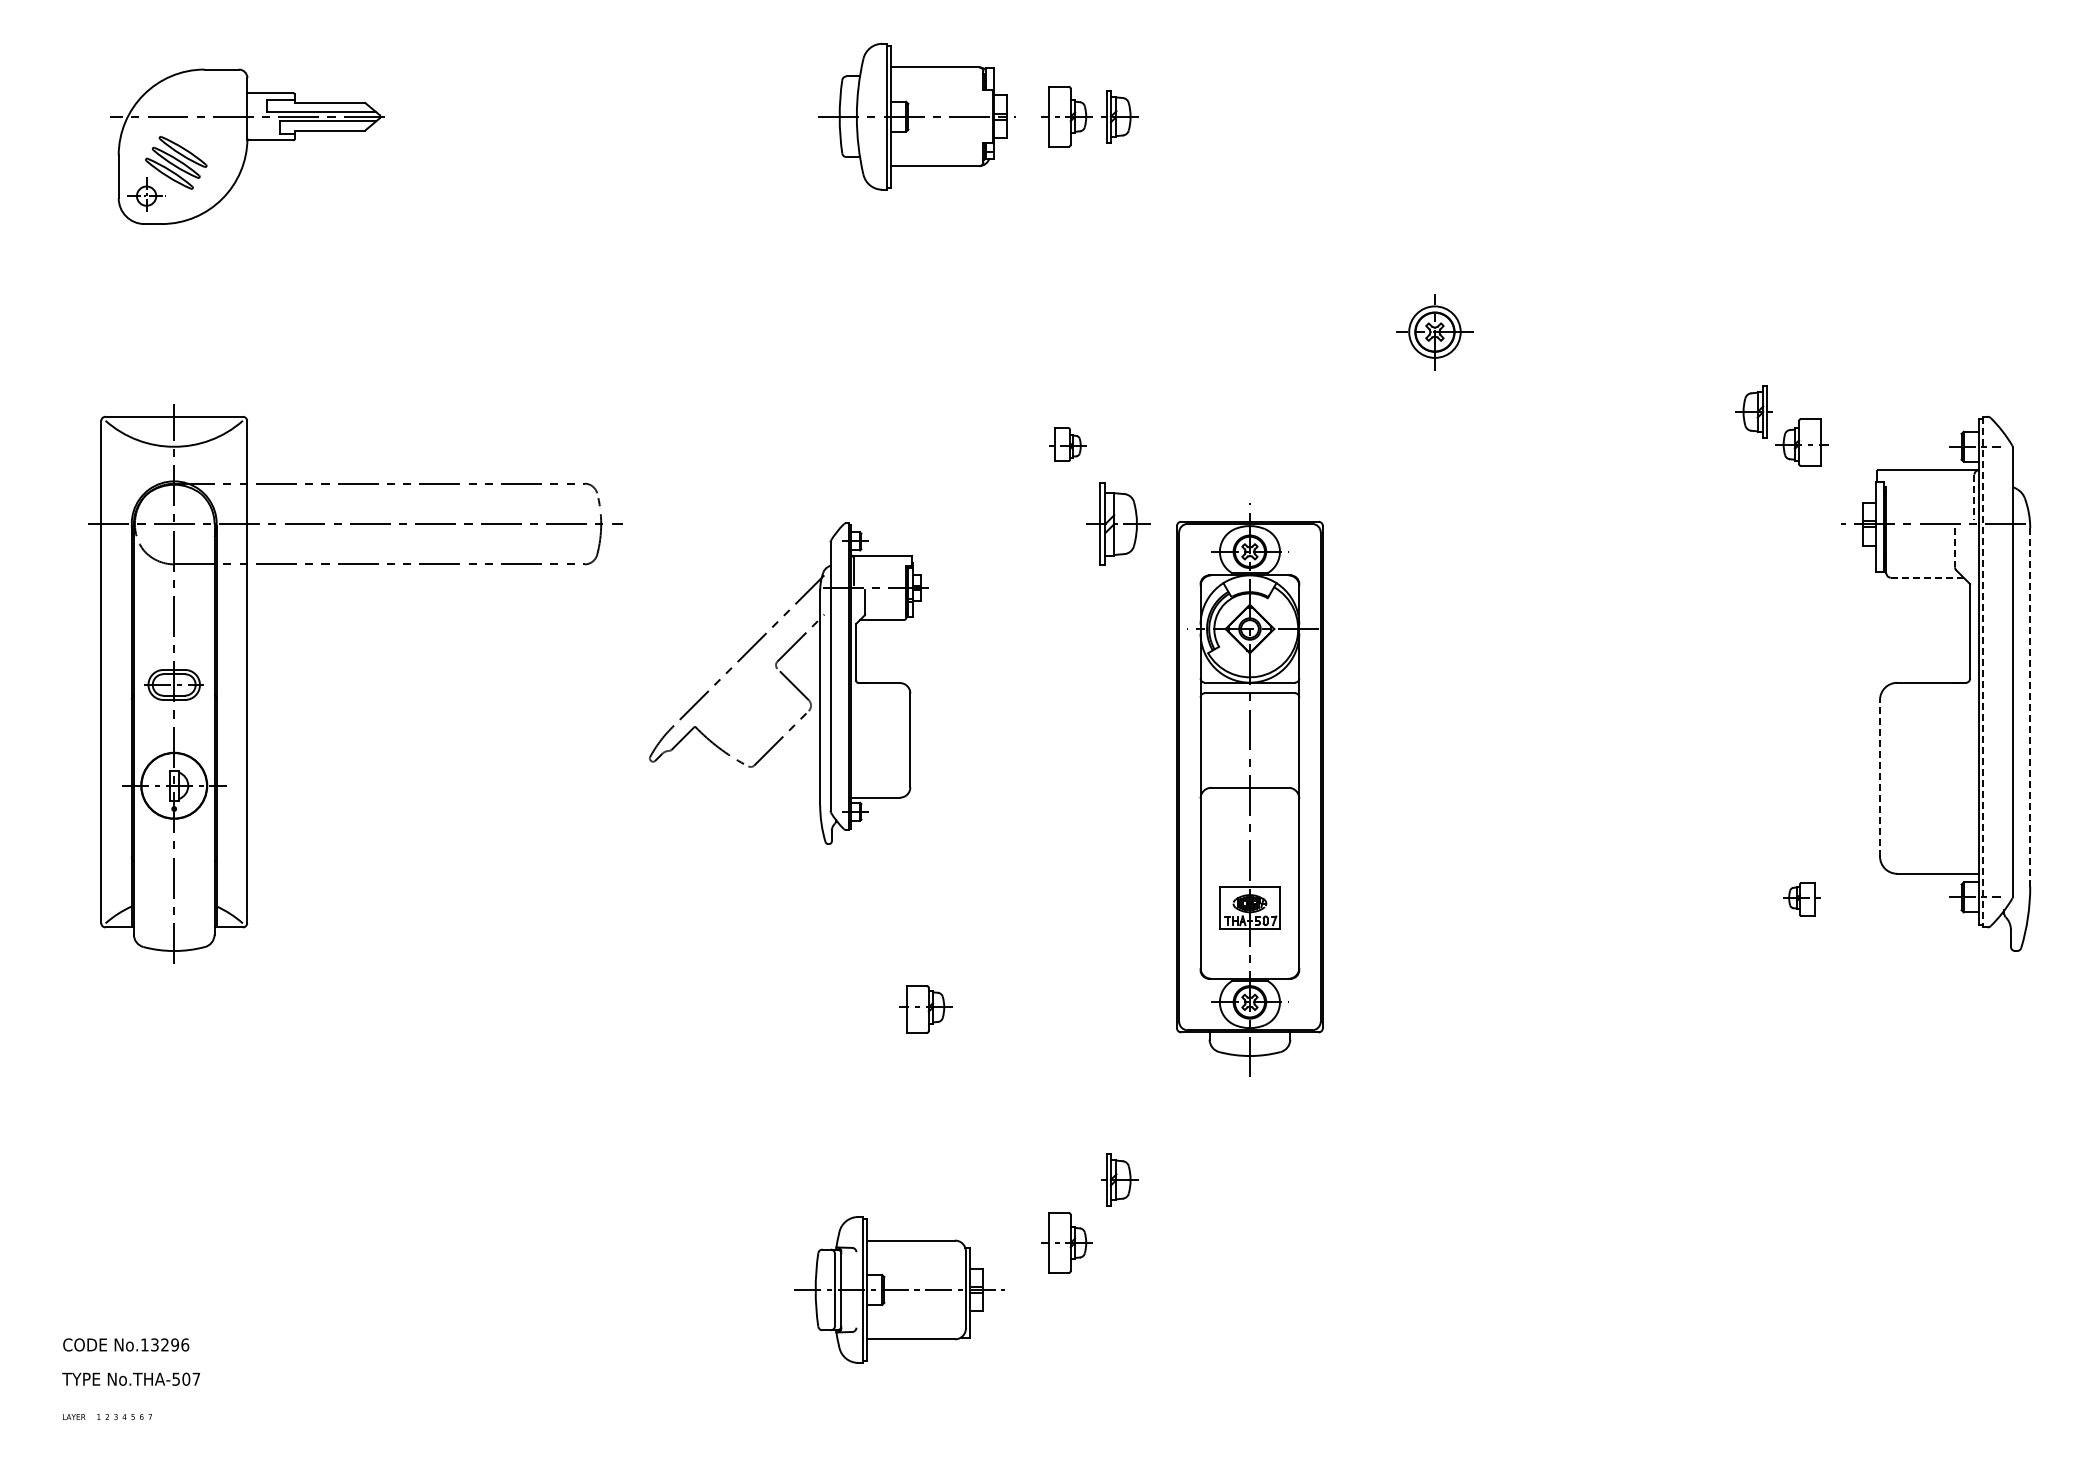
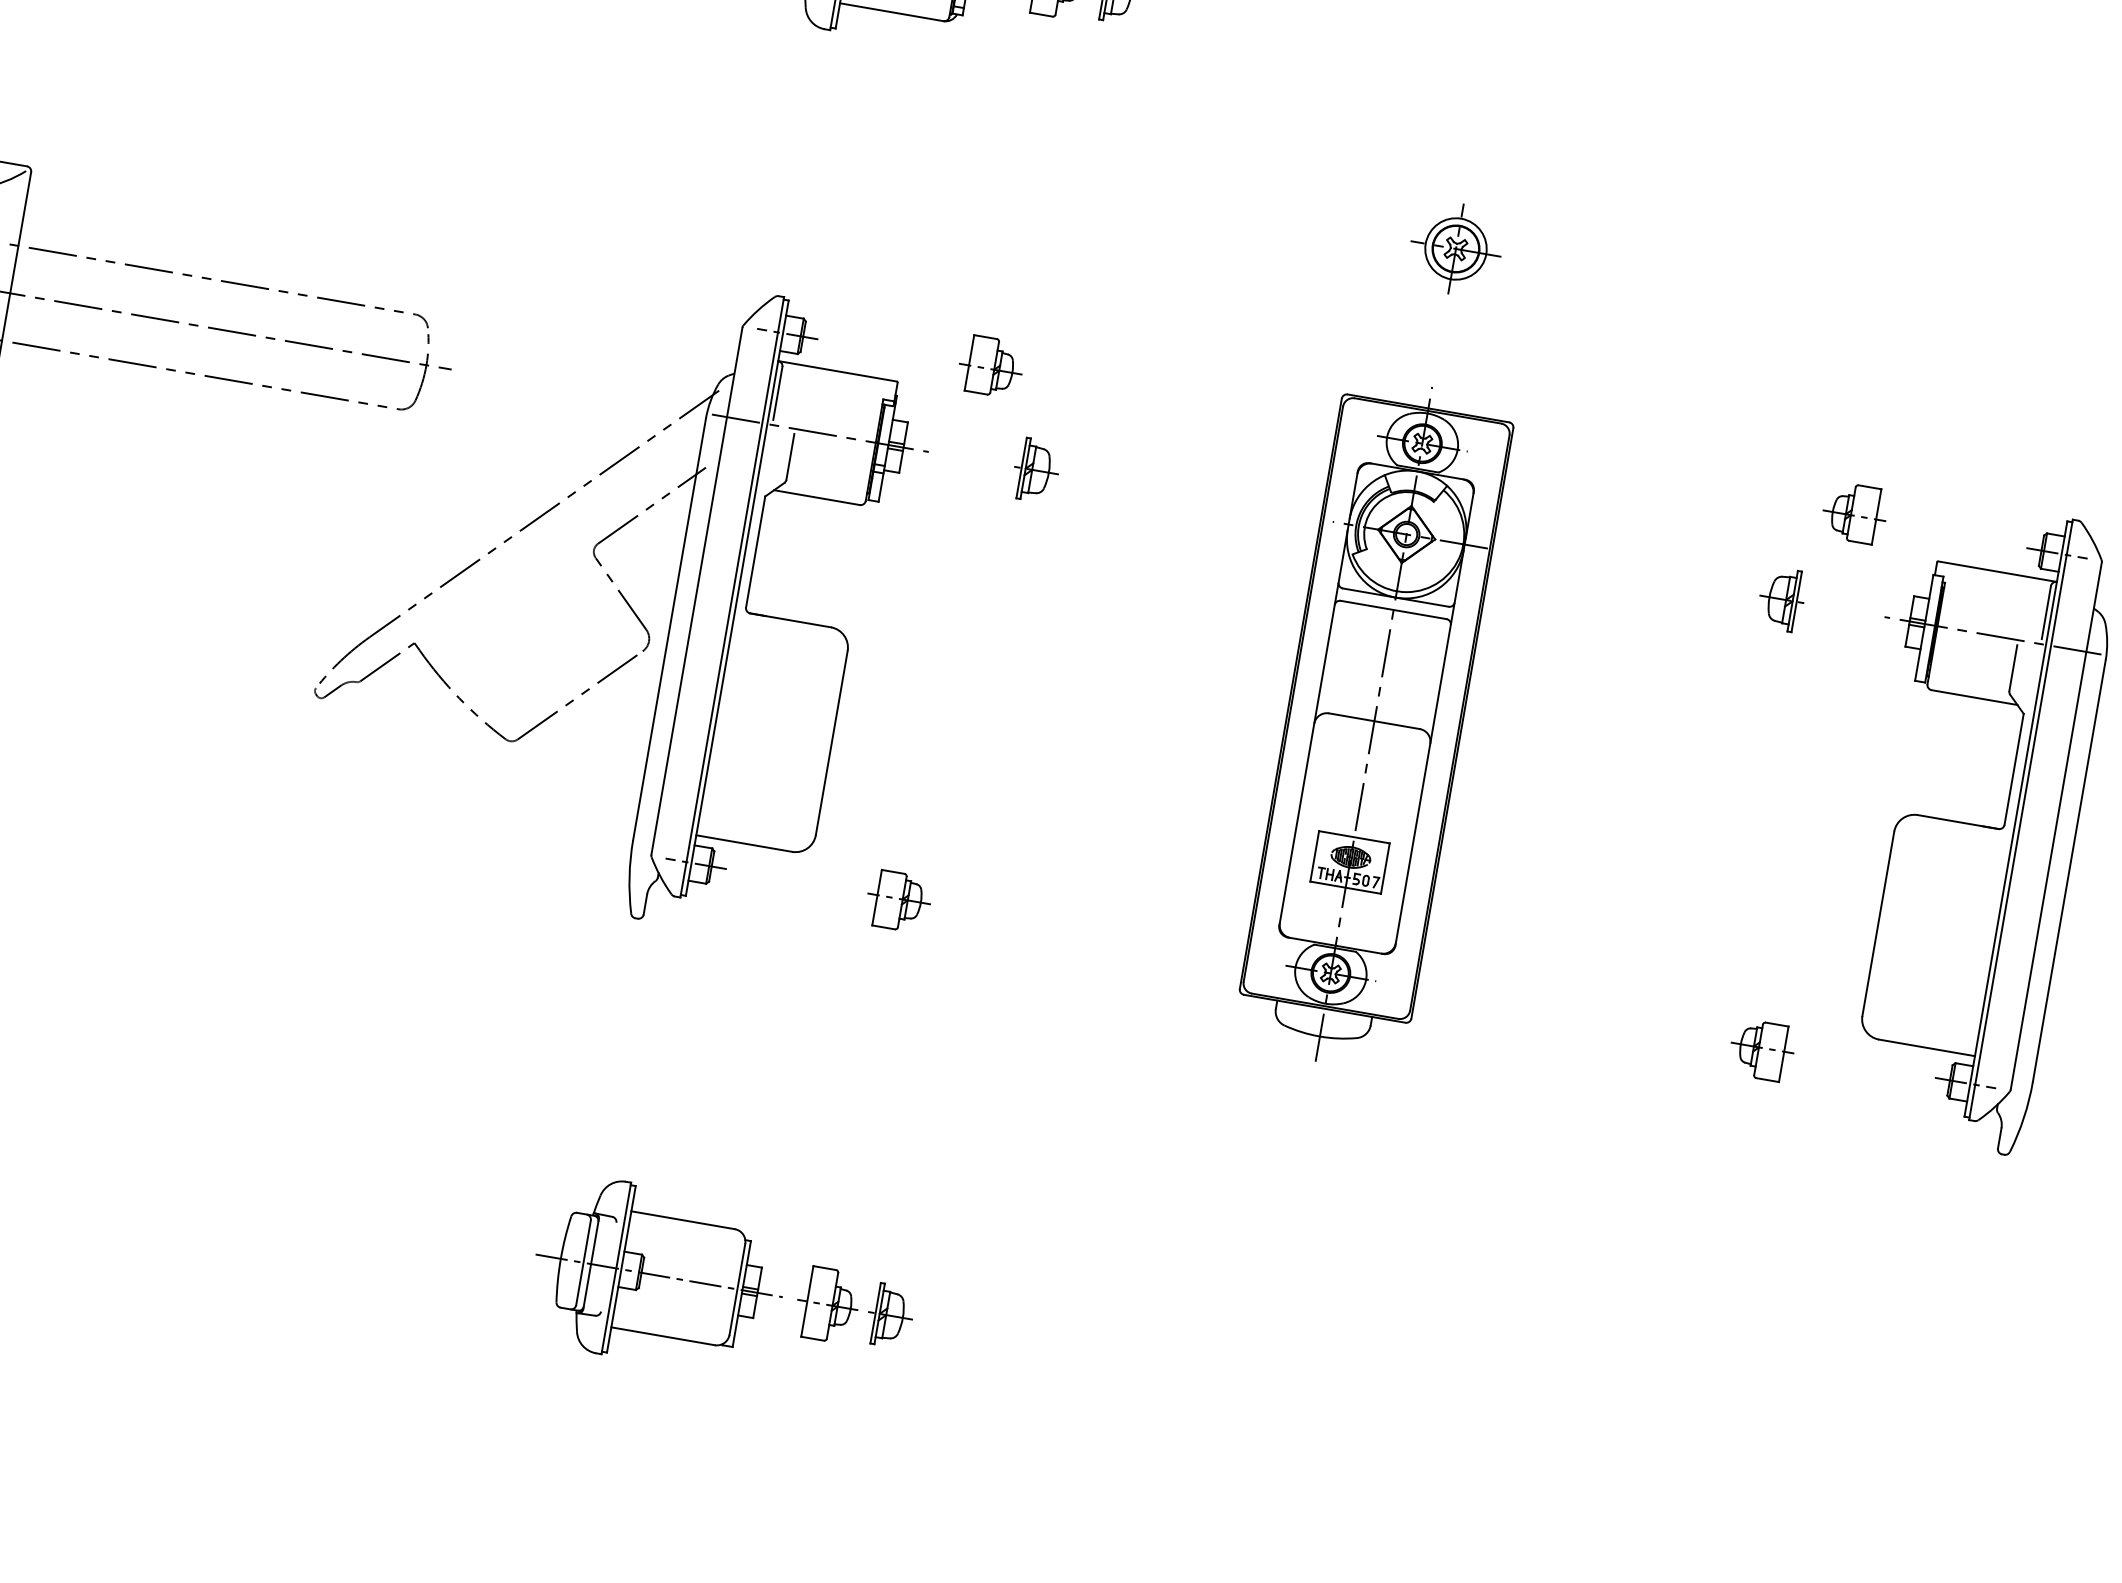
part: (1434, 332) -> (1455, 249), moved
part: (1753, 411) -> (1781, 598), moved
part: (1067, 444) -> (990, 366), size x1.43
line: (1974, 497) -> (2046, 612), dashed -> solid
part: (1119, 523) -> (1035, 469), size x0.62
line: (1955, 548) -> (2013, 669), dashed -> solid
line: (1926, 577) -> (1973, 697), dashed -> solid
line: (1983, 672) -> (2021, 820), dashed -> solid
part: (790, 683) -> (616, 591), size x1.67
line: (2030, 707) -> (2069, 871), dashed -> solid
line: (1880, 777) -> (1879, 923), dashed -> solid
part: (1249, 789) -> (1373, 723), moved
part: (1801, 899) -> (1761, 1050), size x1.43
part: (925, 1009) -> (898, 901), moved
part: (1119, 1179) -> (889, 1315), moved
part: (899, 1289) -> (659, 1275), moved

